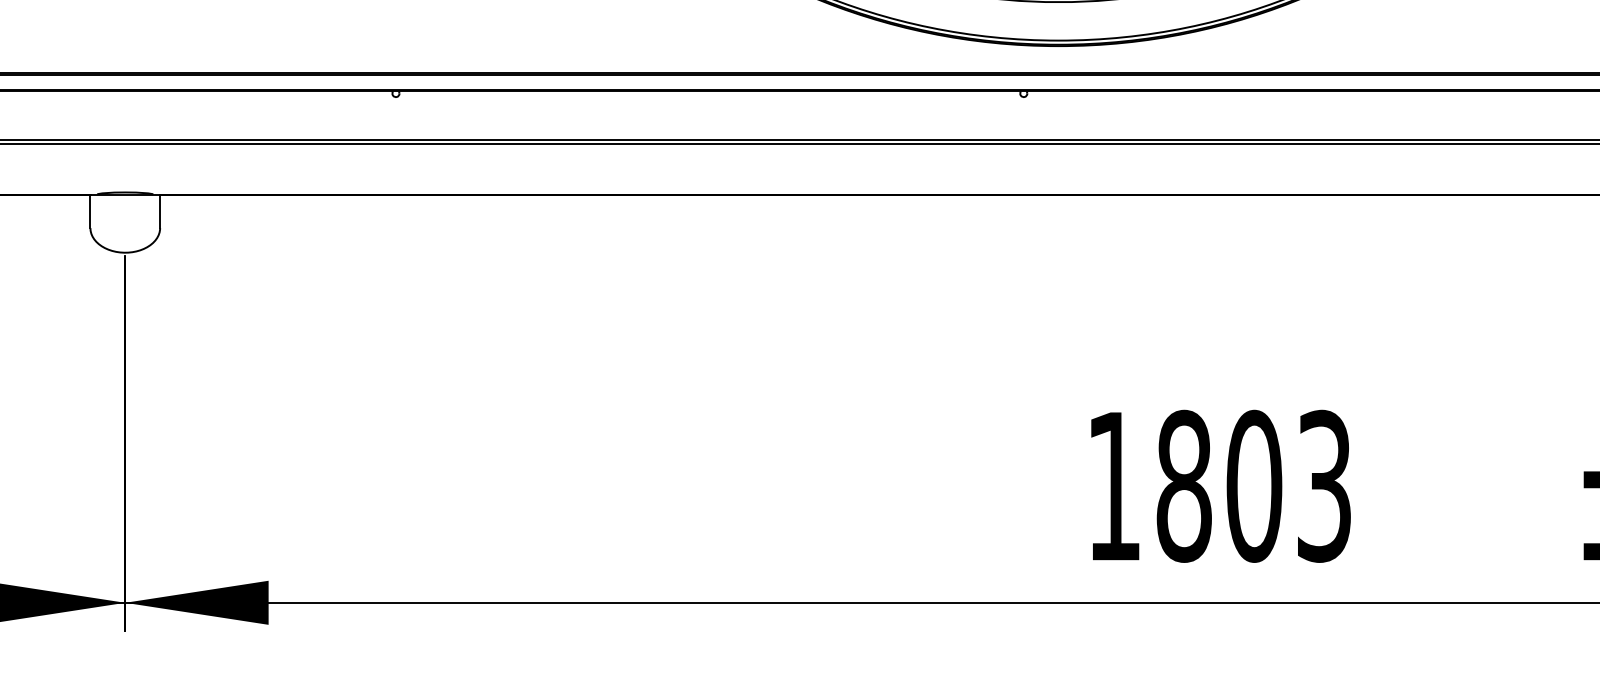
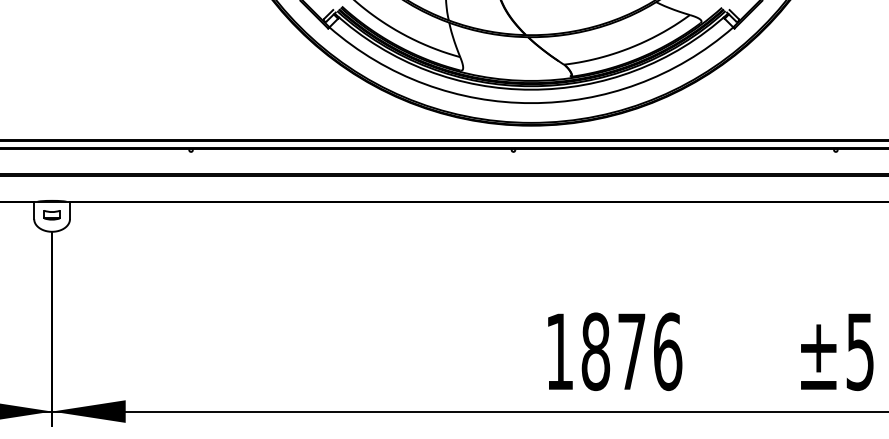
part: (124, 220) -> (51, 215), added
text: (1288, 485) -> (649, 351), 1803 -> 1876

